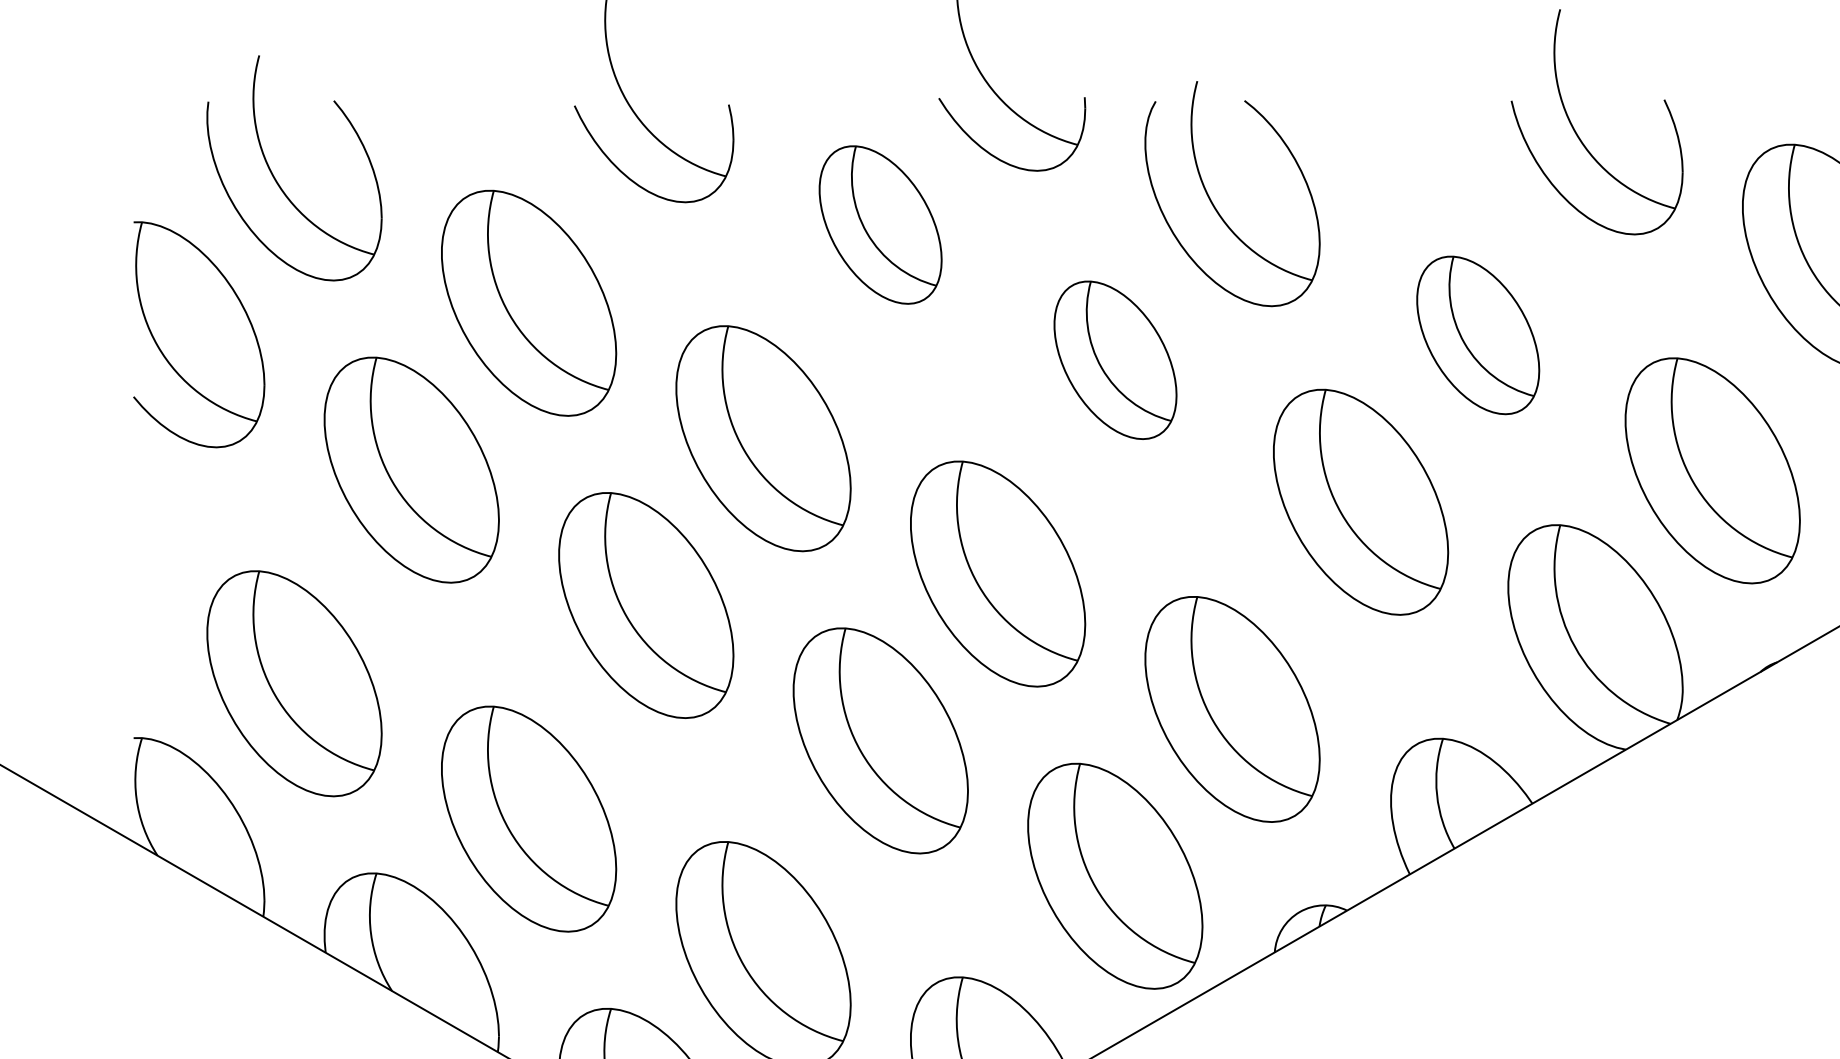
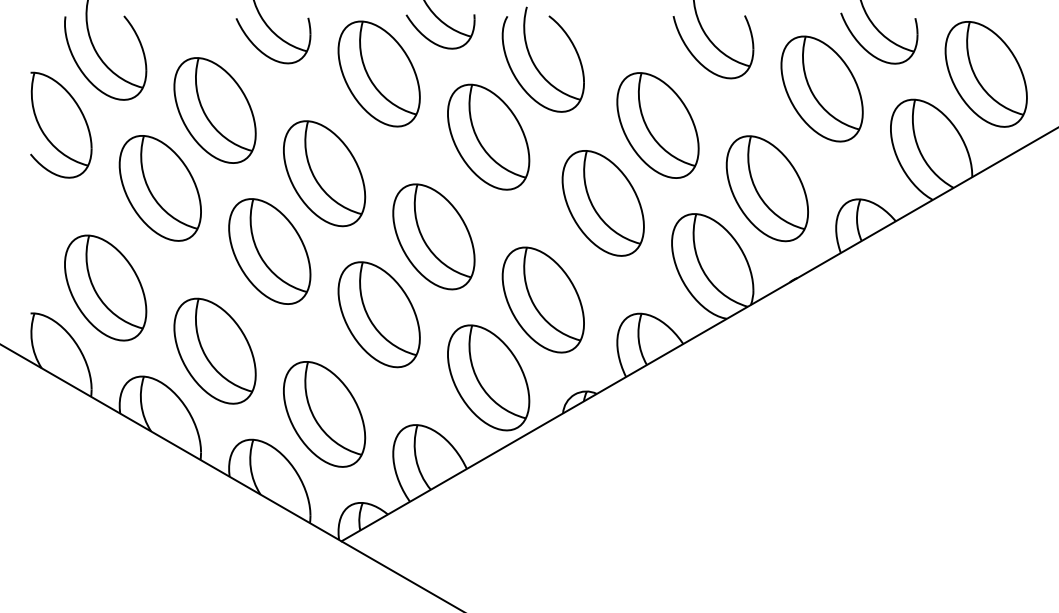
part: (879, 223) -> (378, 73), size x1.43
part: (1477, 335) -> (657, 125), size x1.43
part: (1114, 358) -> (488, 136), size x1.43

